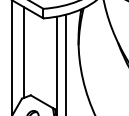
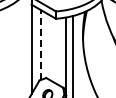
line: (24, 53) -> (41, 45), solid -> dashed

